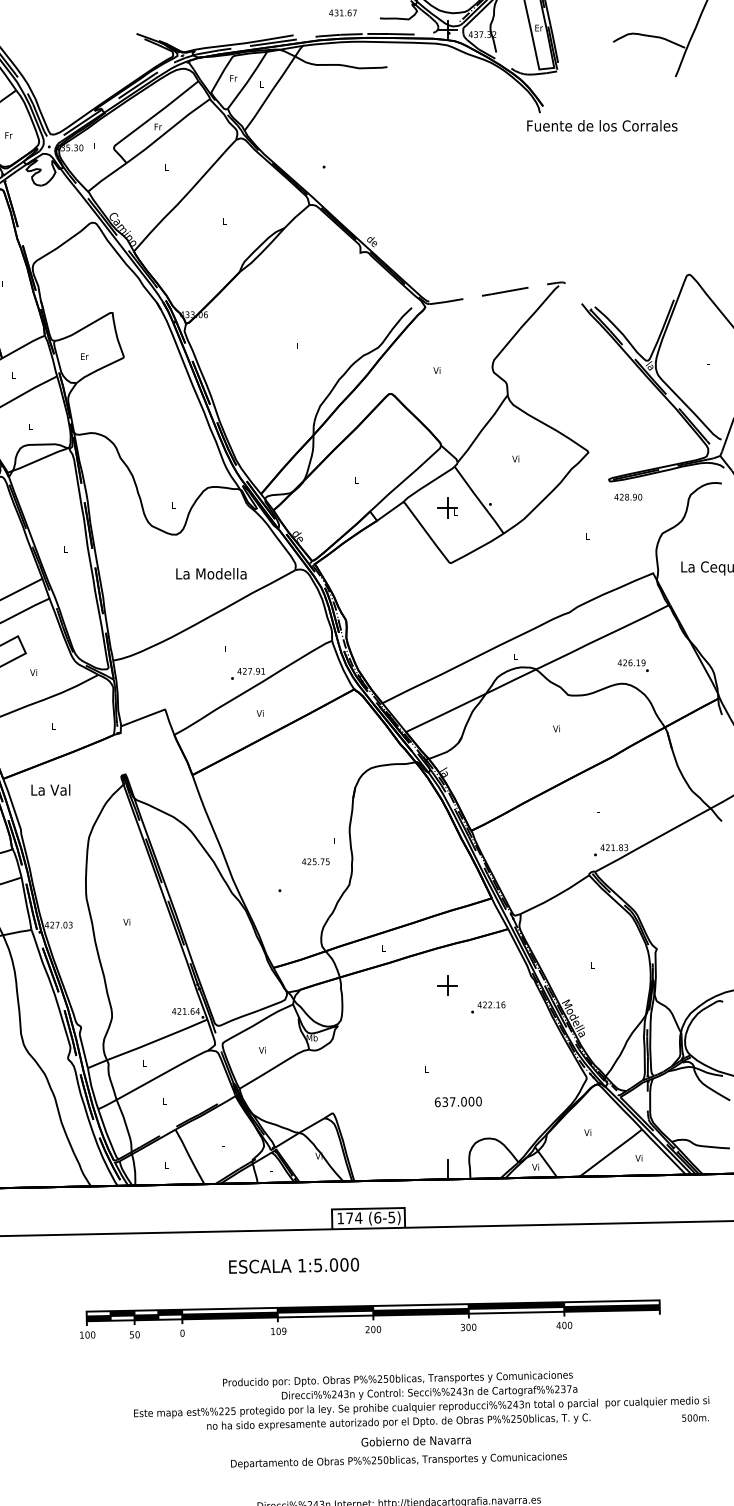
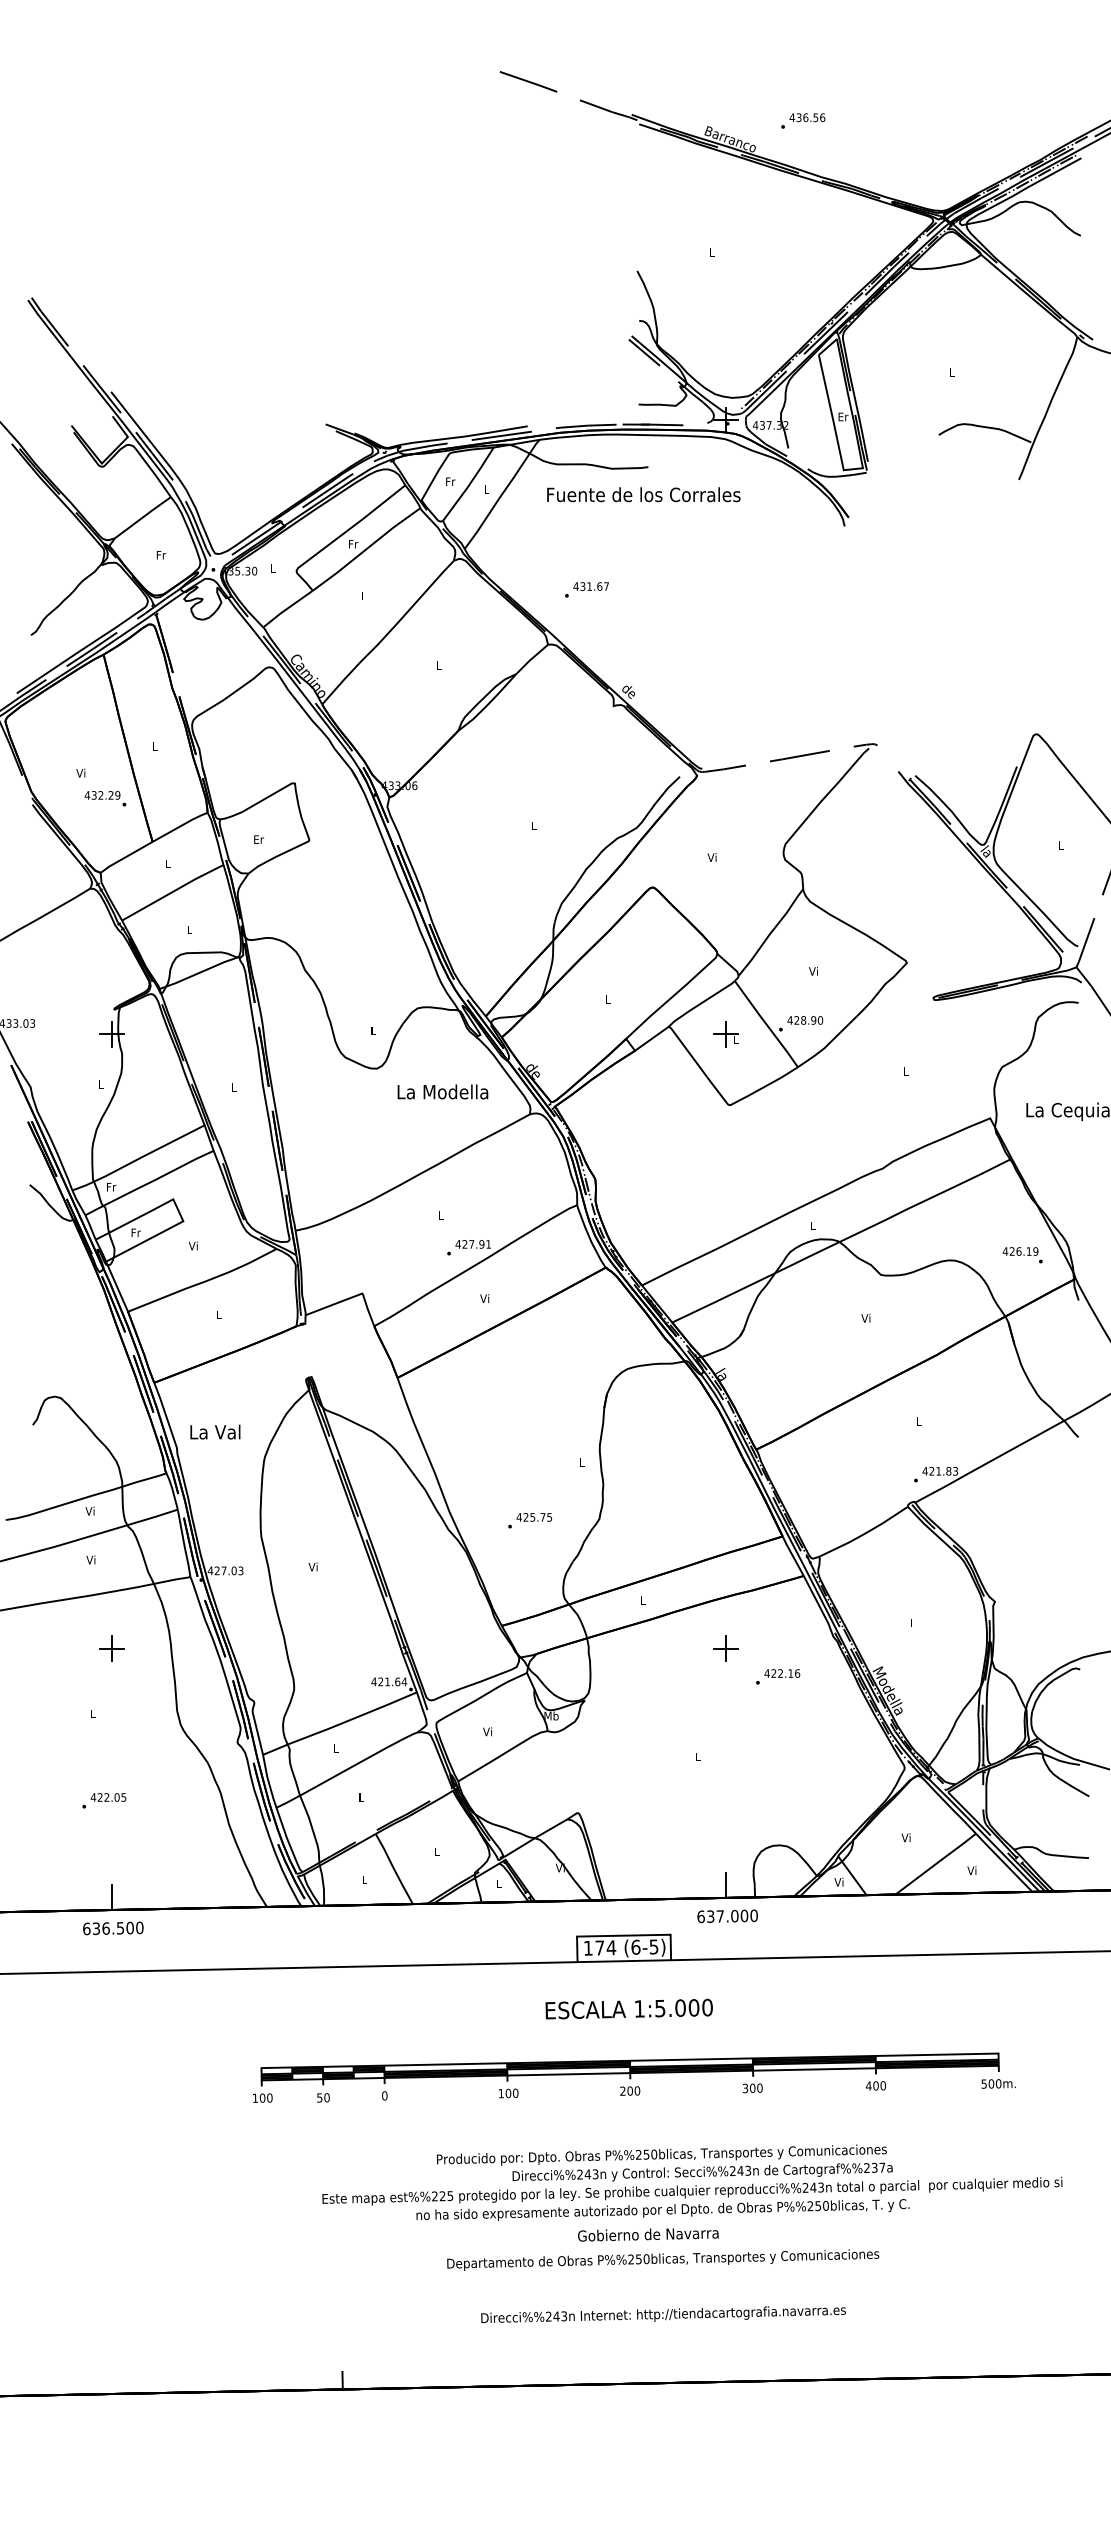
text: (342, 12) -> (590, 586), moved
text: (602, 125) -> (643, 494), moved
text: (628, 497) -> (805, 1020), moved
text: (211, 573) -> (442, 1091), moved
text: (633, 665) -> (1022, 1255), moved
text: (50, 789) -> (215, 1431), moved
text: (315, 861) -> (533, 1517), moved
text: (458, 1102) -> (727, 1916), moved
text: (293, 1265) -> (628, 2008), moved
text: (284, 1331) -> (515, 2093), 109 -> 100
text: (695, 1417) -> (998, 2083), moved
text: (416, 1441) -> (648, 2234), moved

